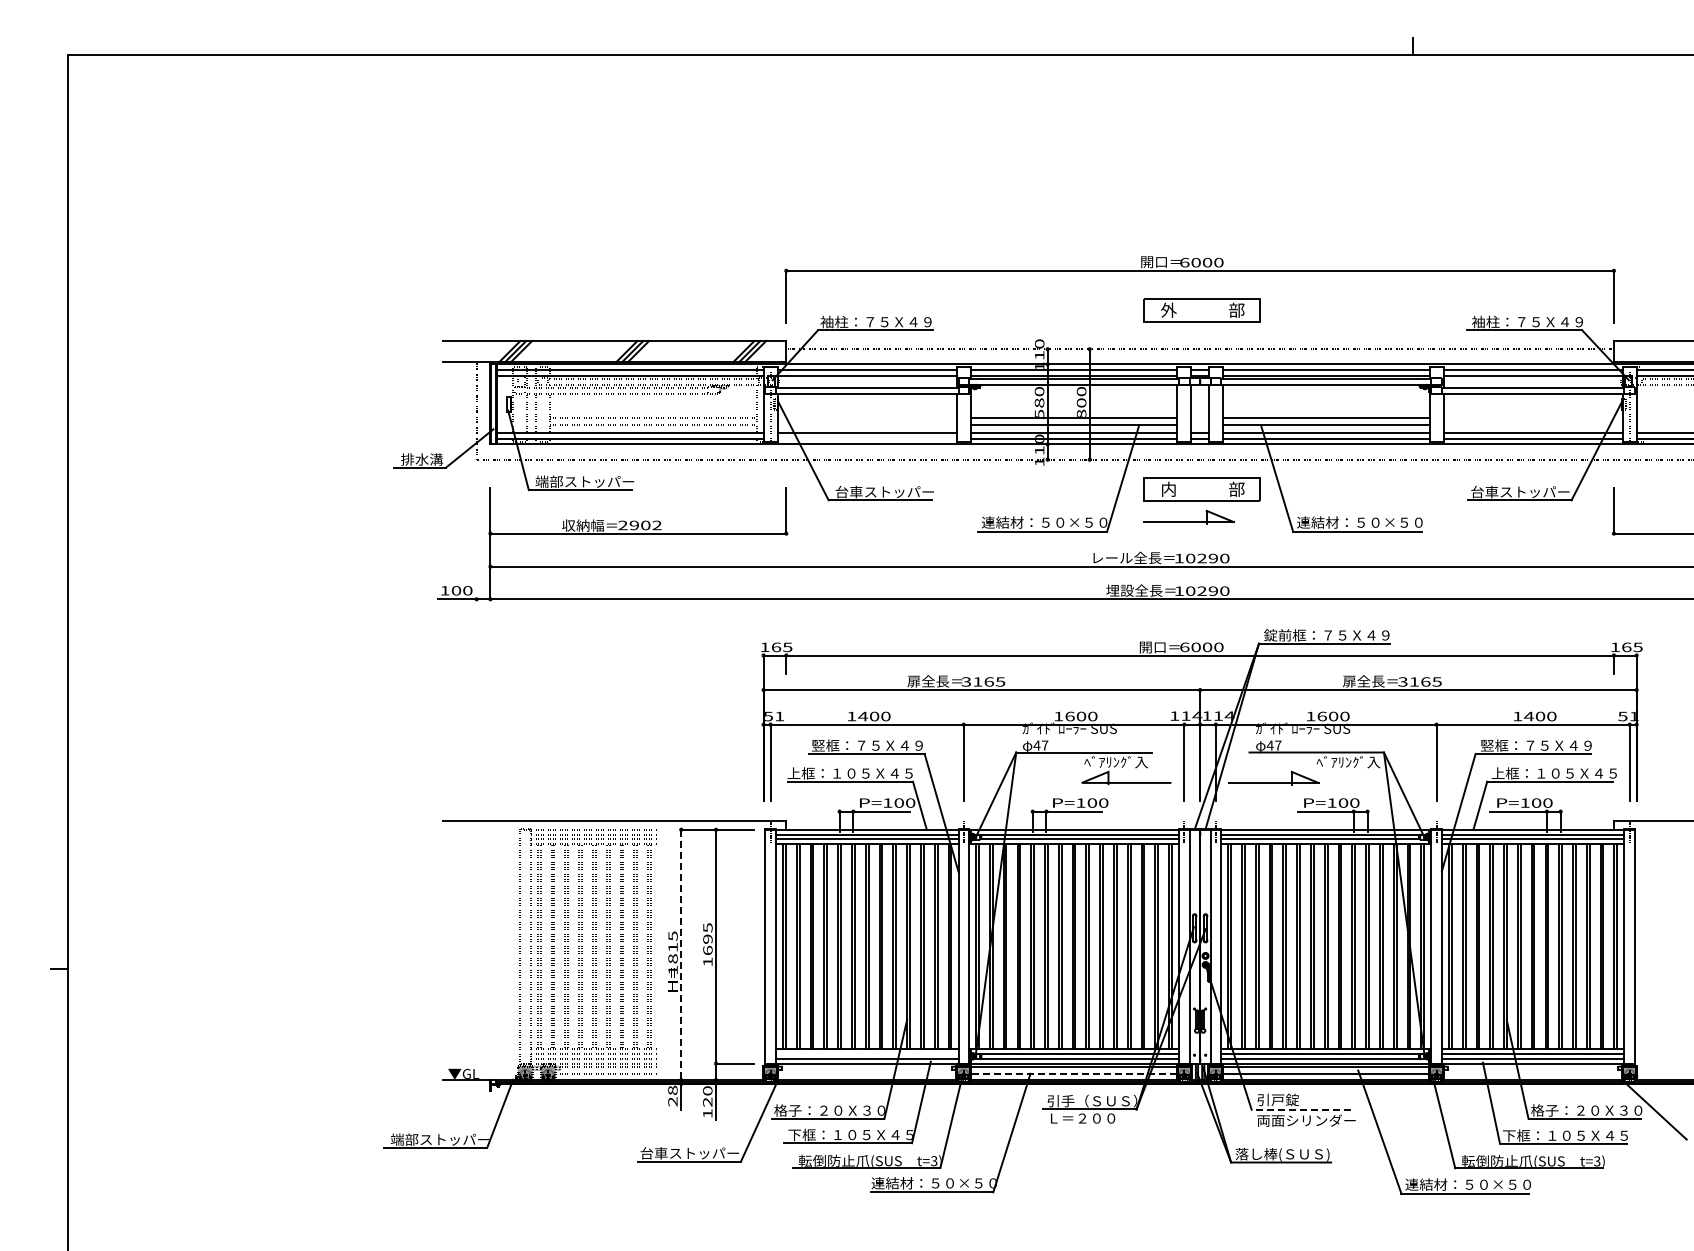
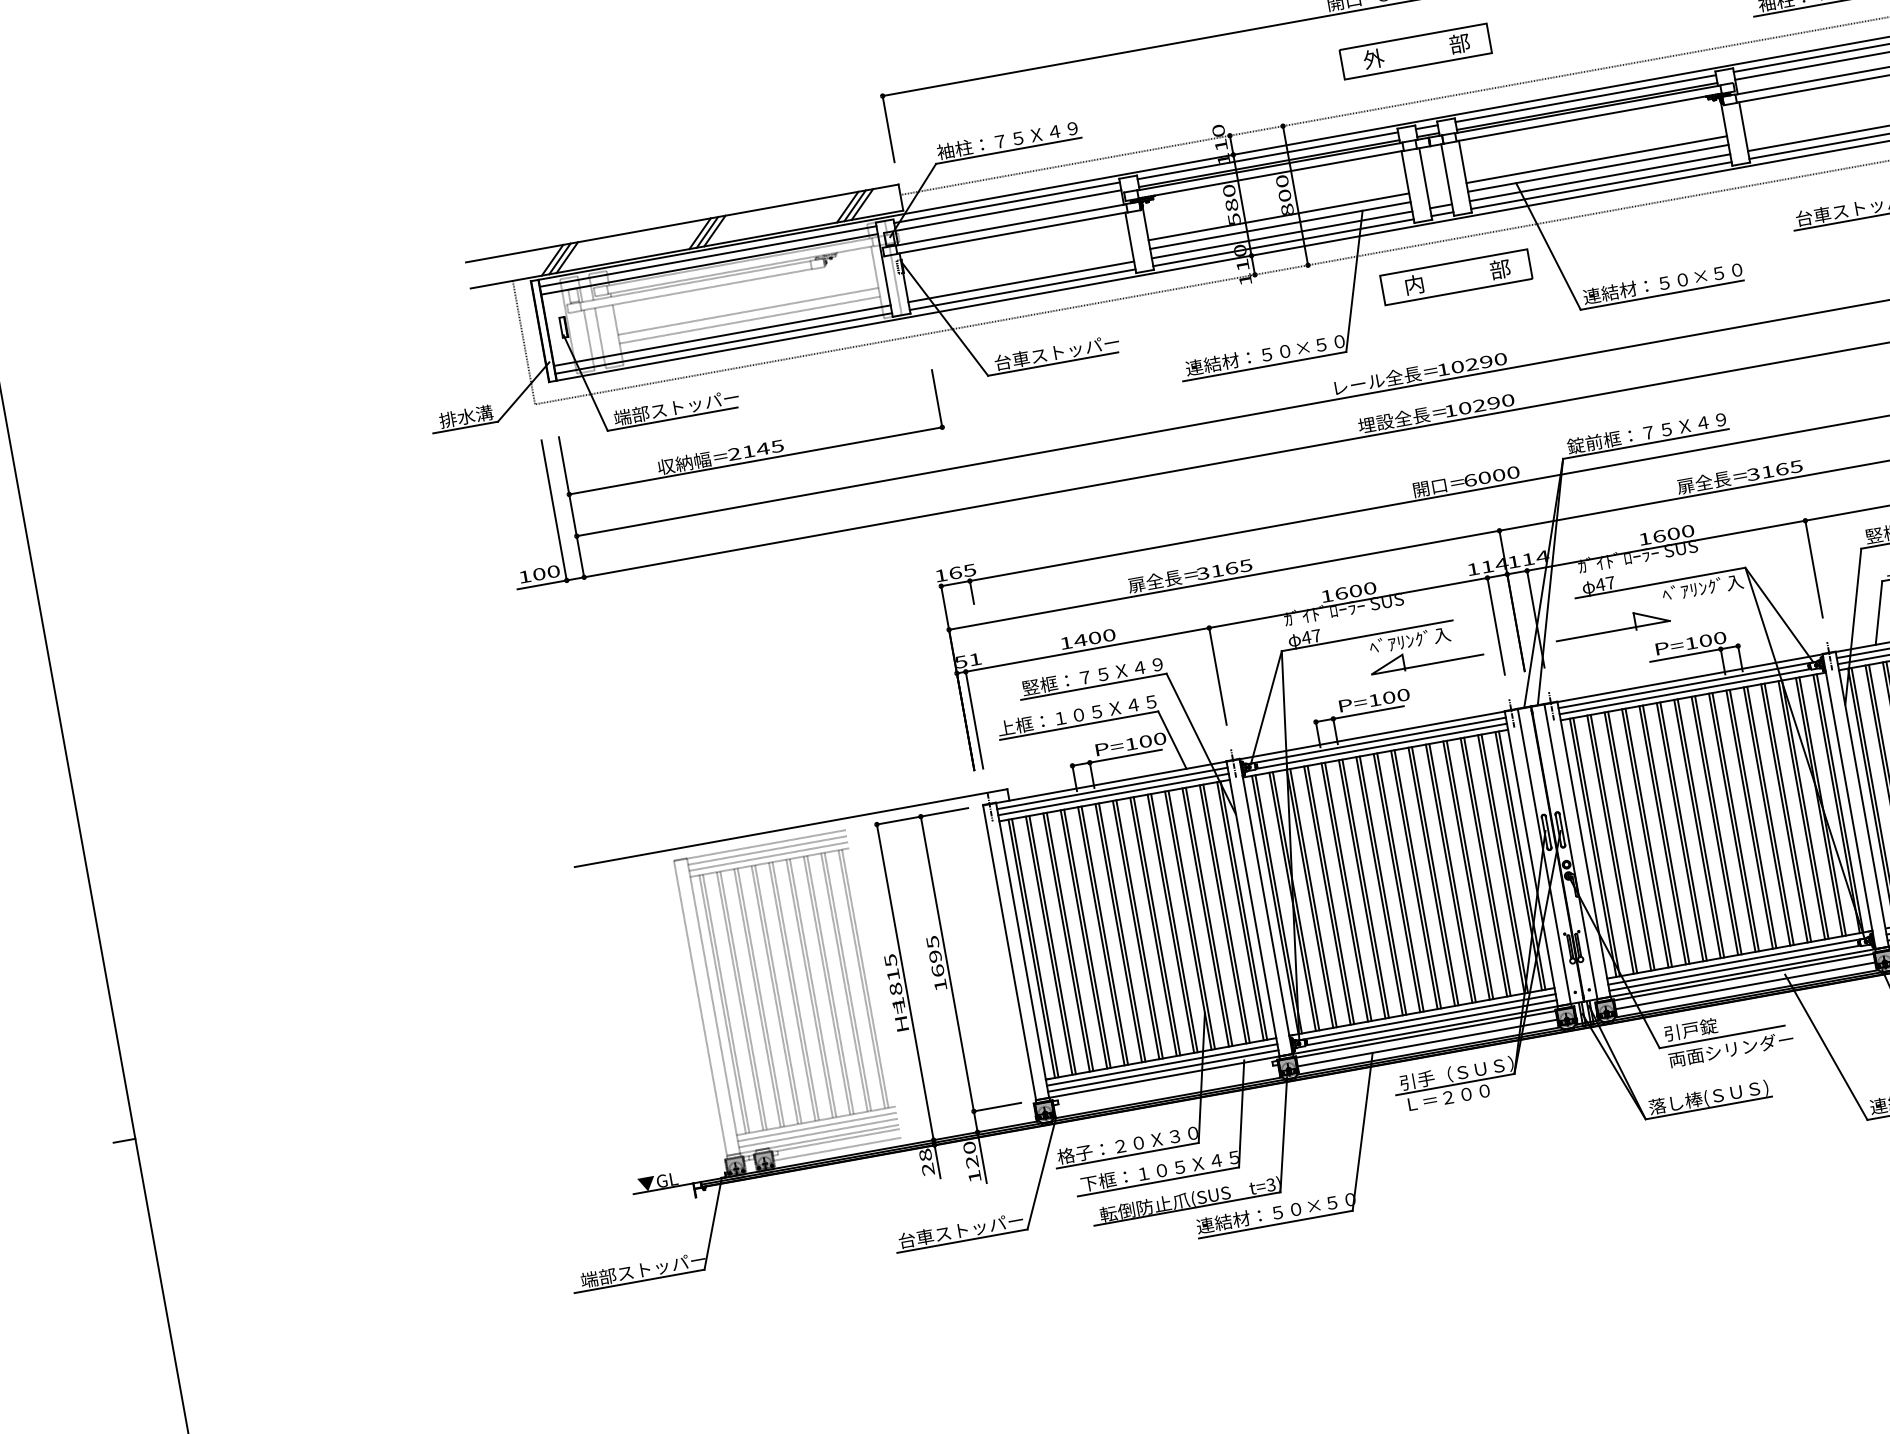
line: (866, 438) -> (1021, 289), added
part: (1188, 516) -> (1445, 314), removed
text: (645, 525) -> (762, 449), 2902 -> 2145
line: (476, 543) -> (553, 510), added
line: (681, 955) -> (905, 983), dashed -> solid
line: (866, 1053) -> (1161, 1064), added
line: (1073, 1073) -> (1426, 1042), dashed -> solid
line: (1301, 1109) -> (1722, 1036), dashed -> solid

